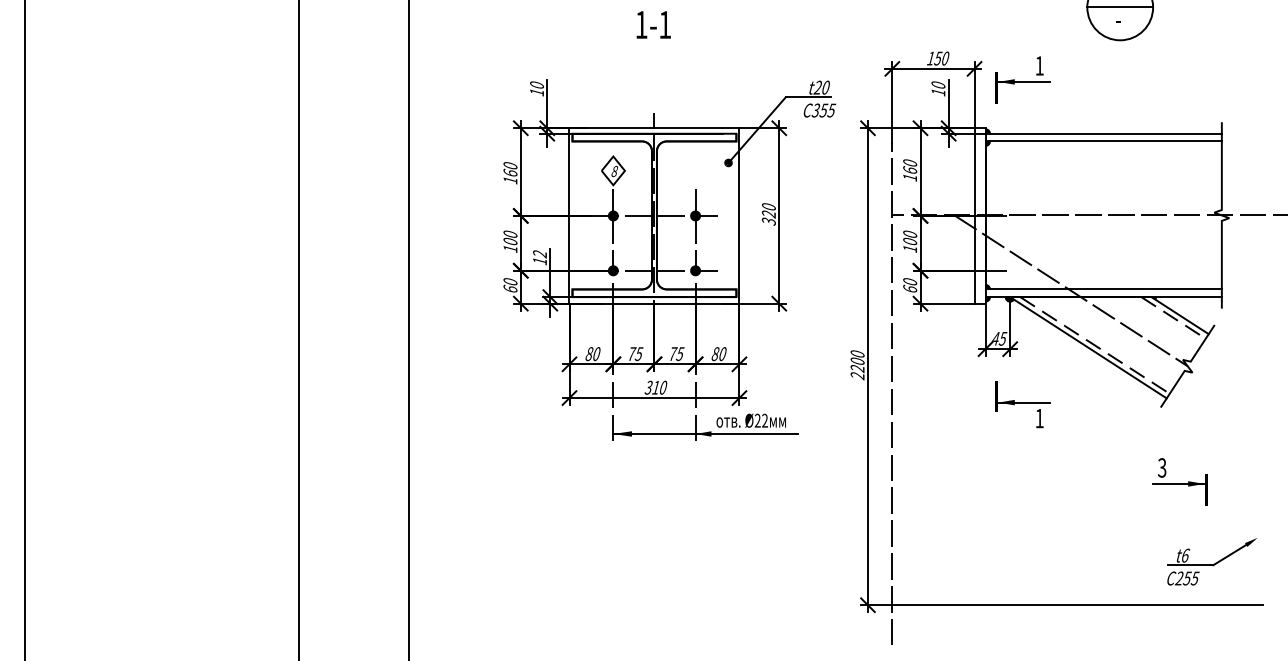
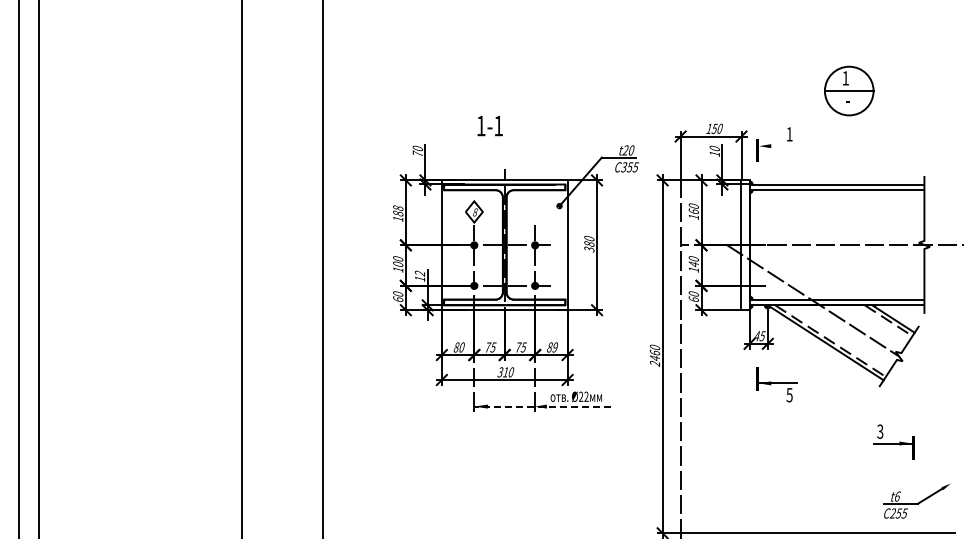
text: (652, 25) -> (489, 126), moved
line: (1023, 82) -> (777, 146), removed
text: (536, 91) -> (417, 153), 10 -> 70
text: (510, 168) -> (398, 210), 160 -> 188
text: (769, 214) -> (589, 244), 320 -> 380
text: (909, 241) -> (693, 264), 100 -> 140
text: (721, 354) -> (554, 347), 80 -> 89
text: (856, 364) -> (654, 355), 2200 -> 2460
text: (1039, 418) -> (789, 395), 1 -> 5
line: (705, 433) -> (542, 406), solid -> dashed

